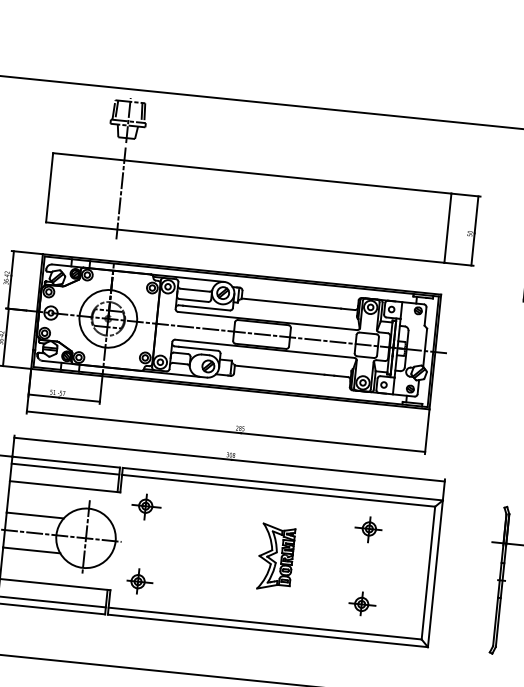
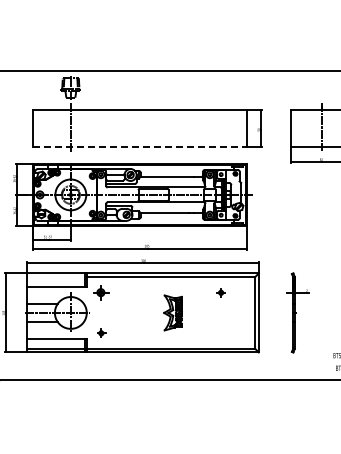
line: (246, 241) -> (140, 146), solid -> dashed
line: (66, 469) -> (56, 277), removed
part: (368, 528) -> (220, 292), size x0.6
part: (139, 582) -> (101, 333), size x0.6
part: (362, 603) -> (221, 332), removed

